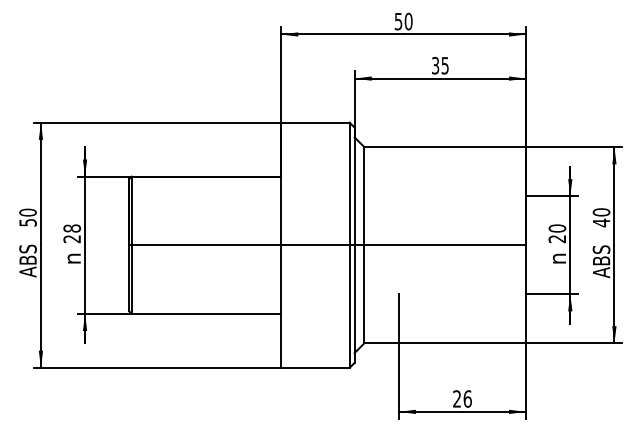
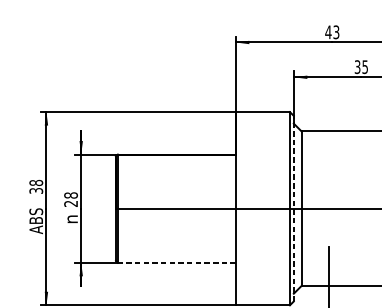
text: (403, 21) -> (332, 32), 50 -> 43
text: (27, 217) -> (35, 186), 50 -> 38
line: (354, 245) -> (293, 208), solid -> dashed
line: (206, 313) -> (176, 262), solid -> dashed

